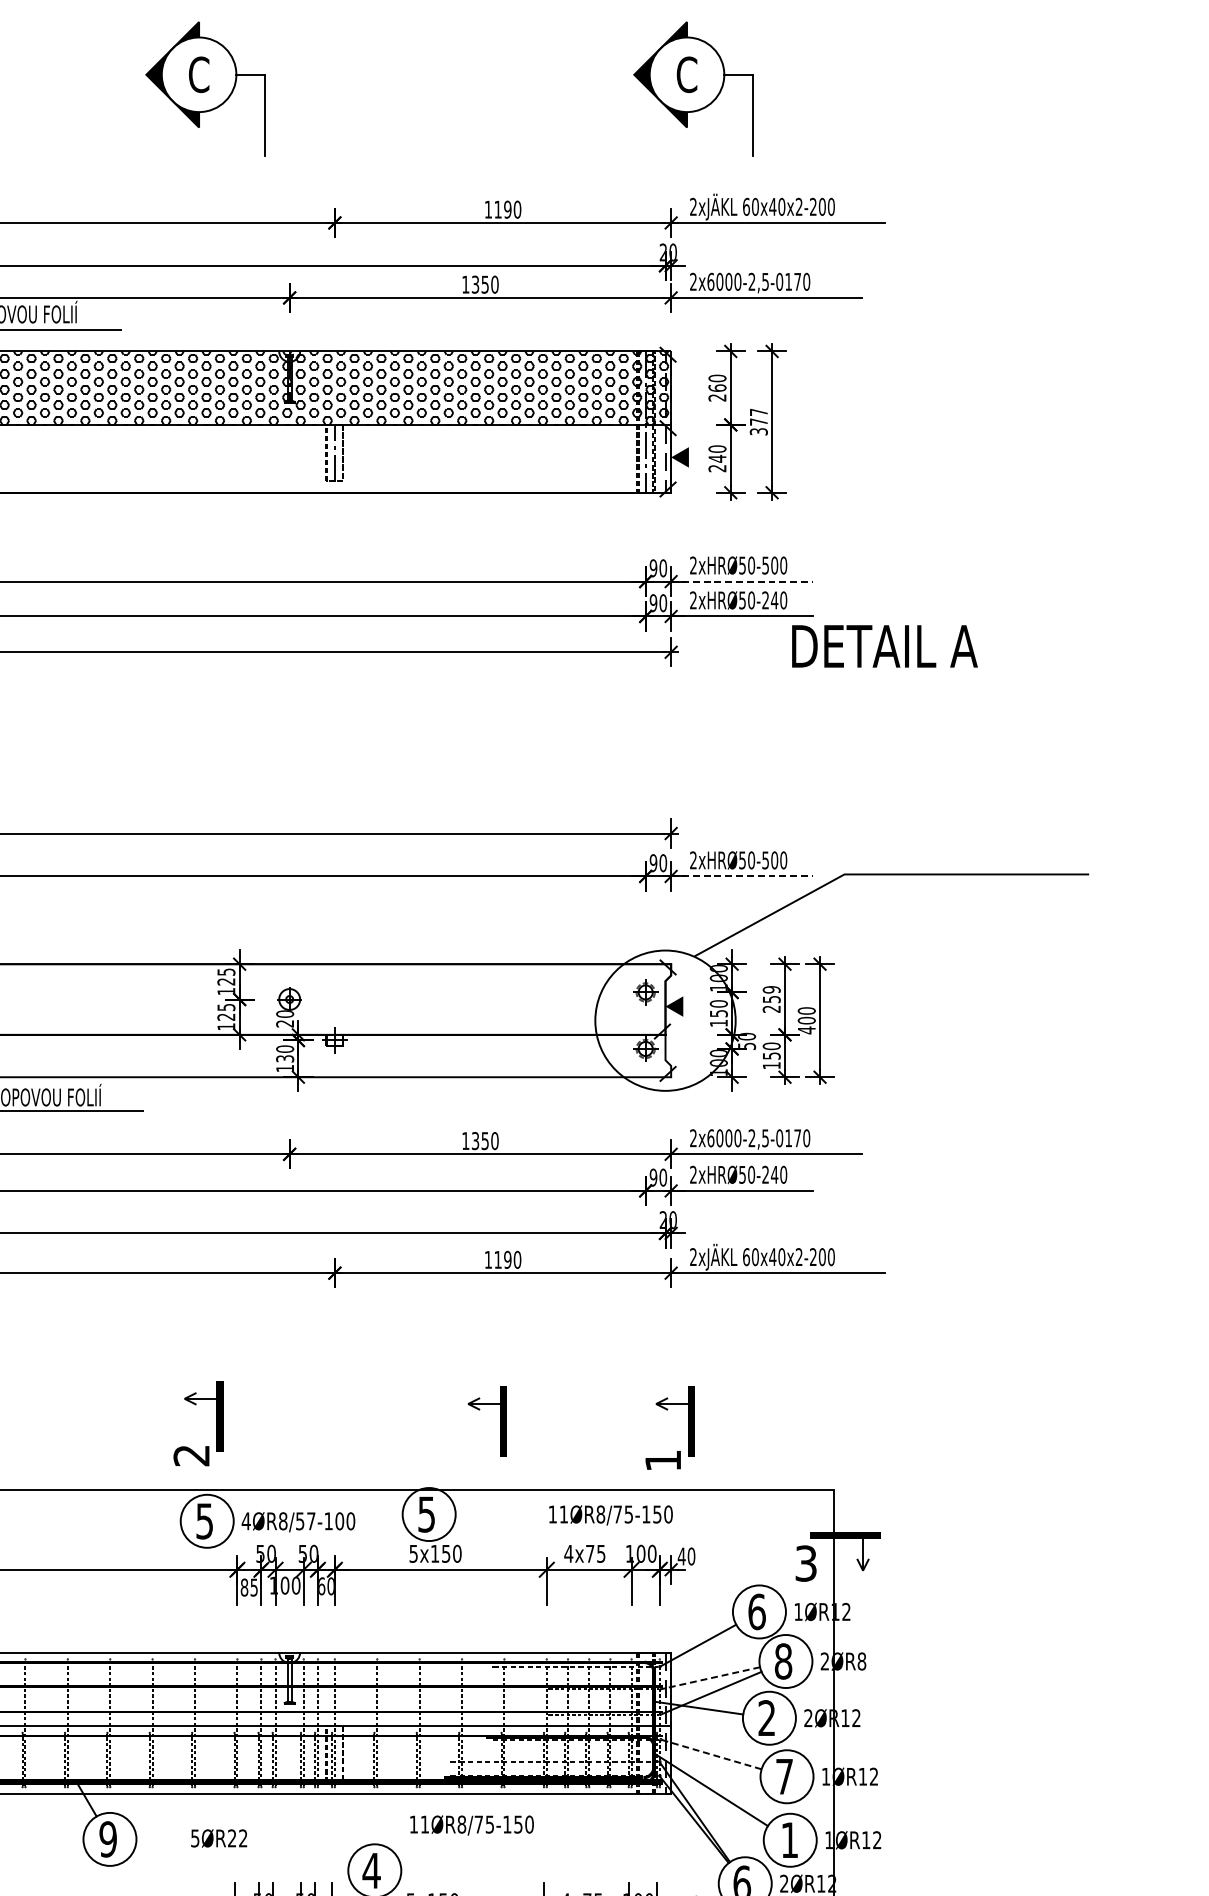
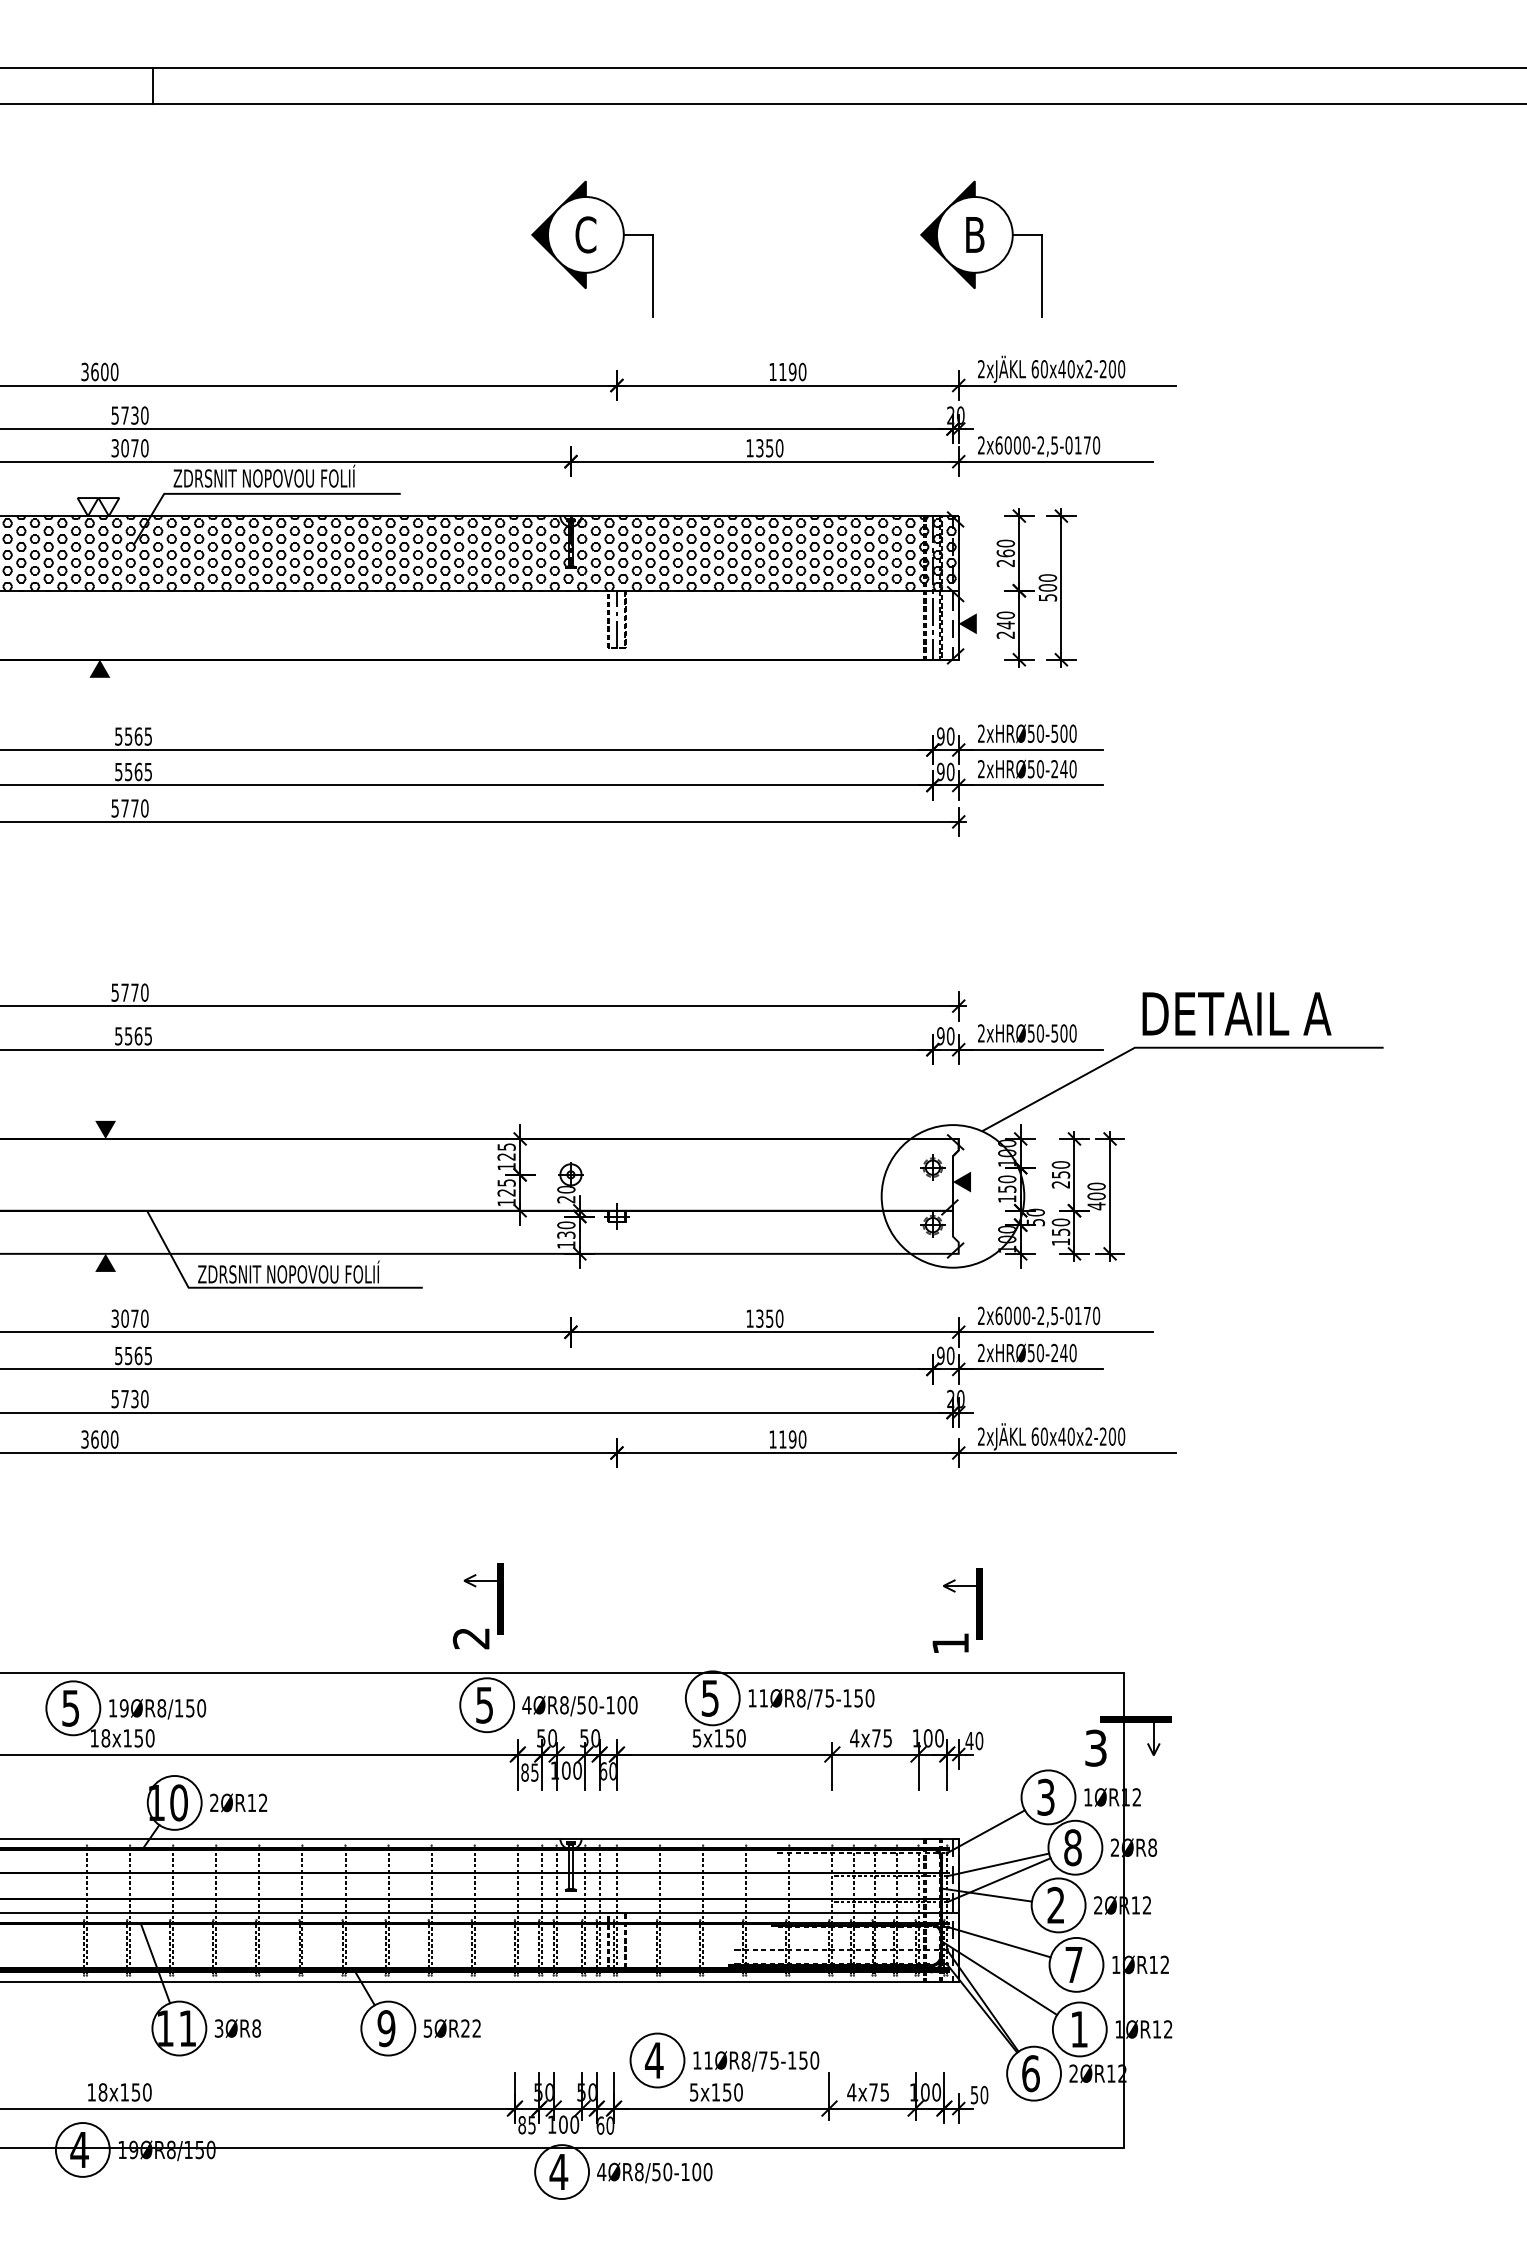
text: (686, 74) -> (974, 234), C -> B
part: (205, 88) -> (592, 248), moved
text: (758, 421) -> (1047, 587), 377 -> 500
line: (741, 582) -> (1030, 750), dashed -> solid
text: (884, 645) -> (1236, 1013), moved
line: (741, 876) -> (1030, 1049), dashed -> solid
text: (772, 989) -> (1061, 1164), 259 -> 250
part: (480, 1410) -> (764, 1592), removed
text: (610, 1514) -> (811, 1698), moved
text: (310, 1521) -> (592, 1705), 4ØR8/57-100 -> 4ØR8/50-100
text: (757, 1611) -> (1046, 1796), 6 -> 3
line: (710, 1677) -> (998, 1864), dashed -> solid
line: (711, 1754) -> (999, 1942), dashed -> solid
text: (472, 1825) -> (756, 2061), moved
text: (218, 1838) -> (451, 2028), moved

